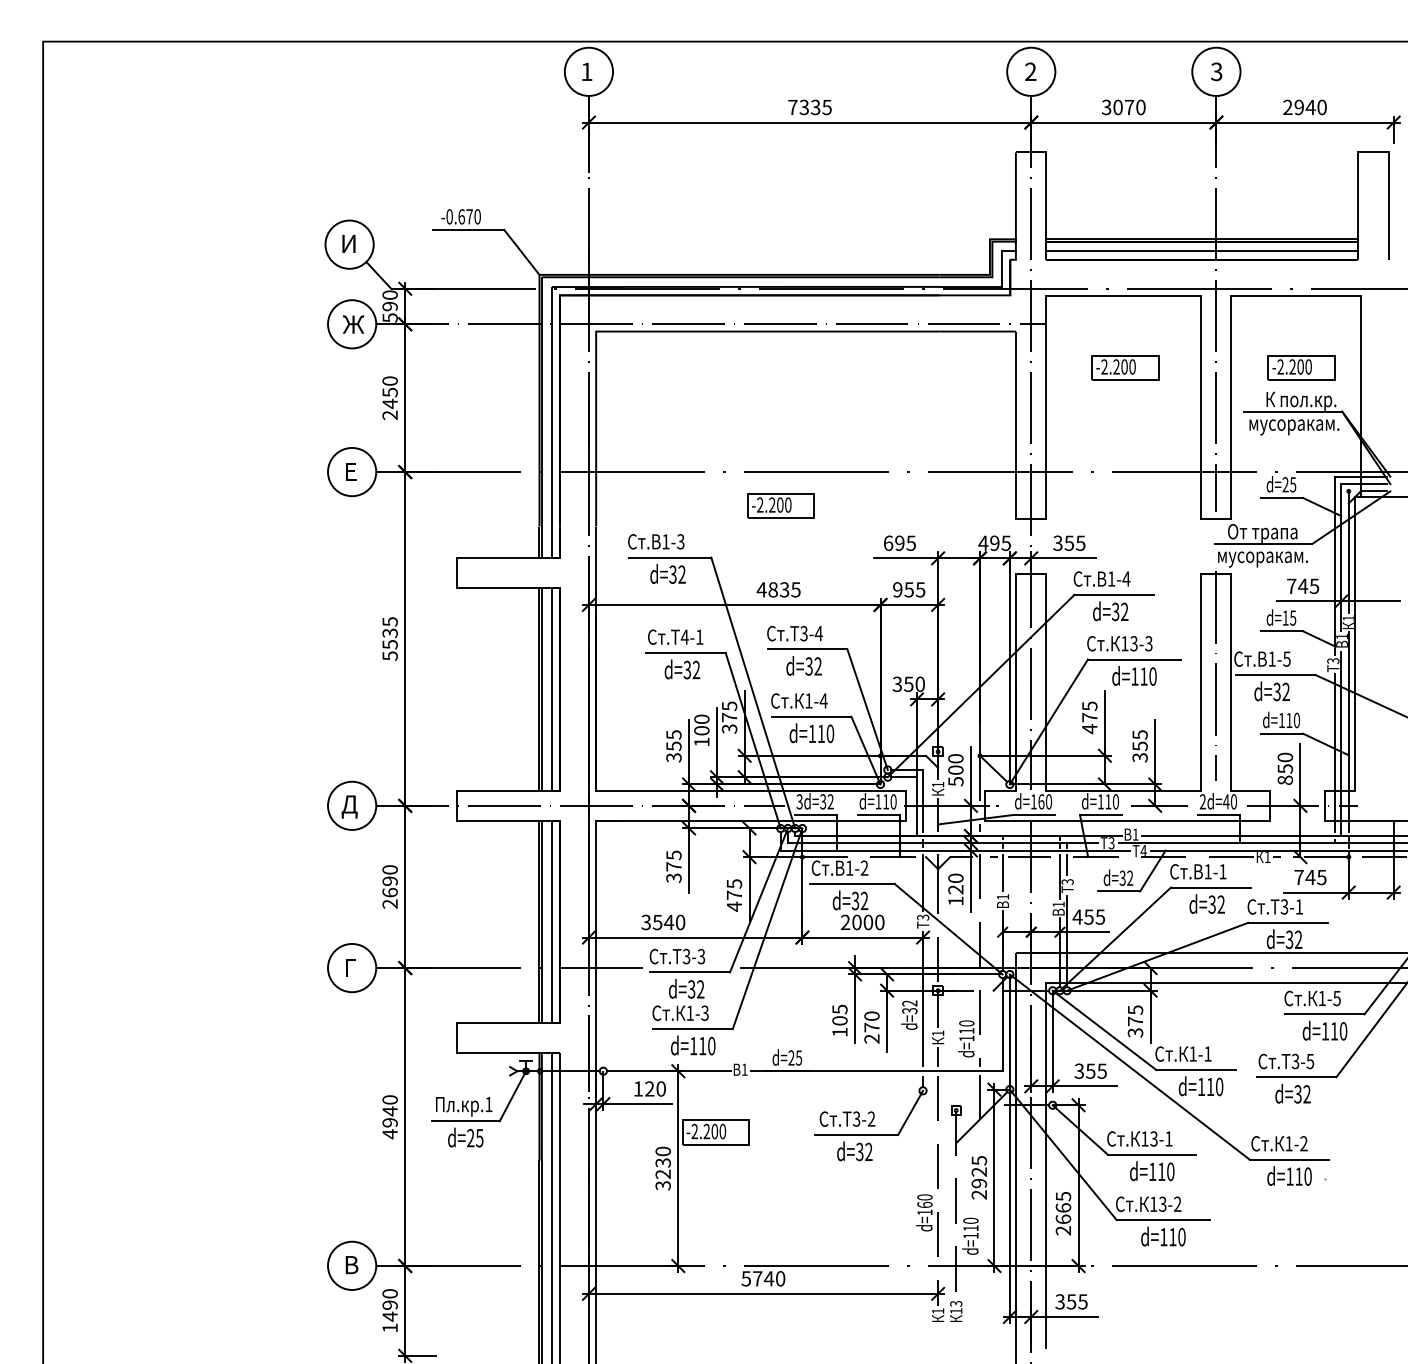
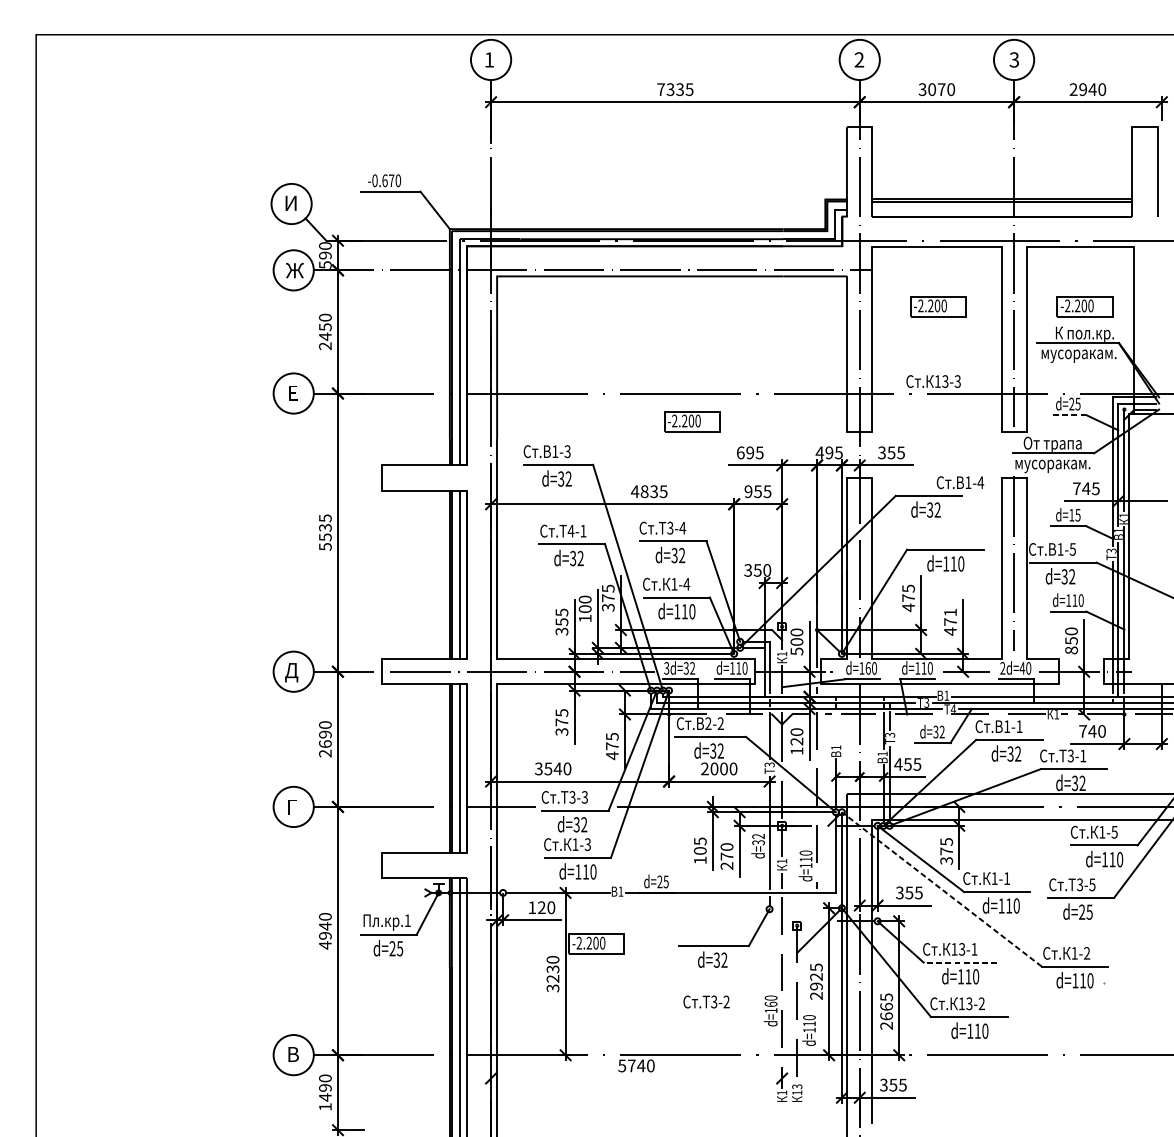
line: (1202, 251) -> (1002, 209), removed
line: (1281, 498) -> (1068, 415), solid -> dashed
part: (780, 505) -> (691, 421), moved
text: (1101, 578) -> (959, 482), moved
text: (1119, 643) -> (933, 381), moved
text: (1139, 746) -> (949, 622), 355 -> 471
text: (849, 867) -> (708, 723), 1-2 -> 2-2
line: (1002, 873) -> (835, 728), removed
text: (1321, 877) -> (1101, 731), 745 -> 740
line: (1129, 1066) -> (941, 888), solid -> dashed
text: (1302, 1094) -> (1085, 912), d=32 -> d=25
line: (980, 1097) -> (817, 914), removed
text: (847, 1118) -> (706, 1001), moved
line: (1151, 1154) -> (959, 962), solid -> dashed
line: (763, 1293) -> (636, 1078), removed

